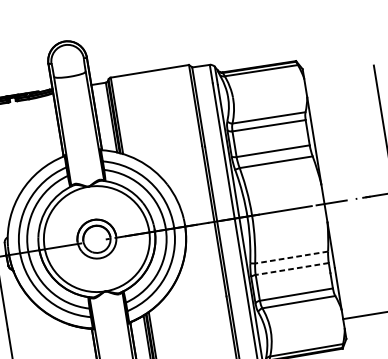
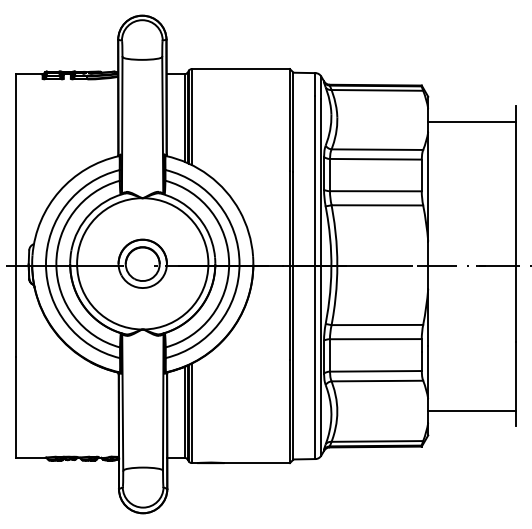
line: (341, 83) -> (472, 121), added
line: (291, 257) -> (377, 325), dashed -> solid
line: (292, 269) -> (375, 339), dashed -> solid

